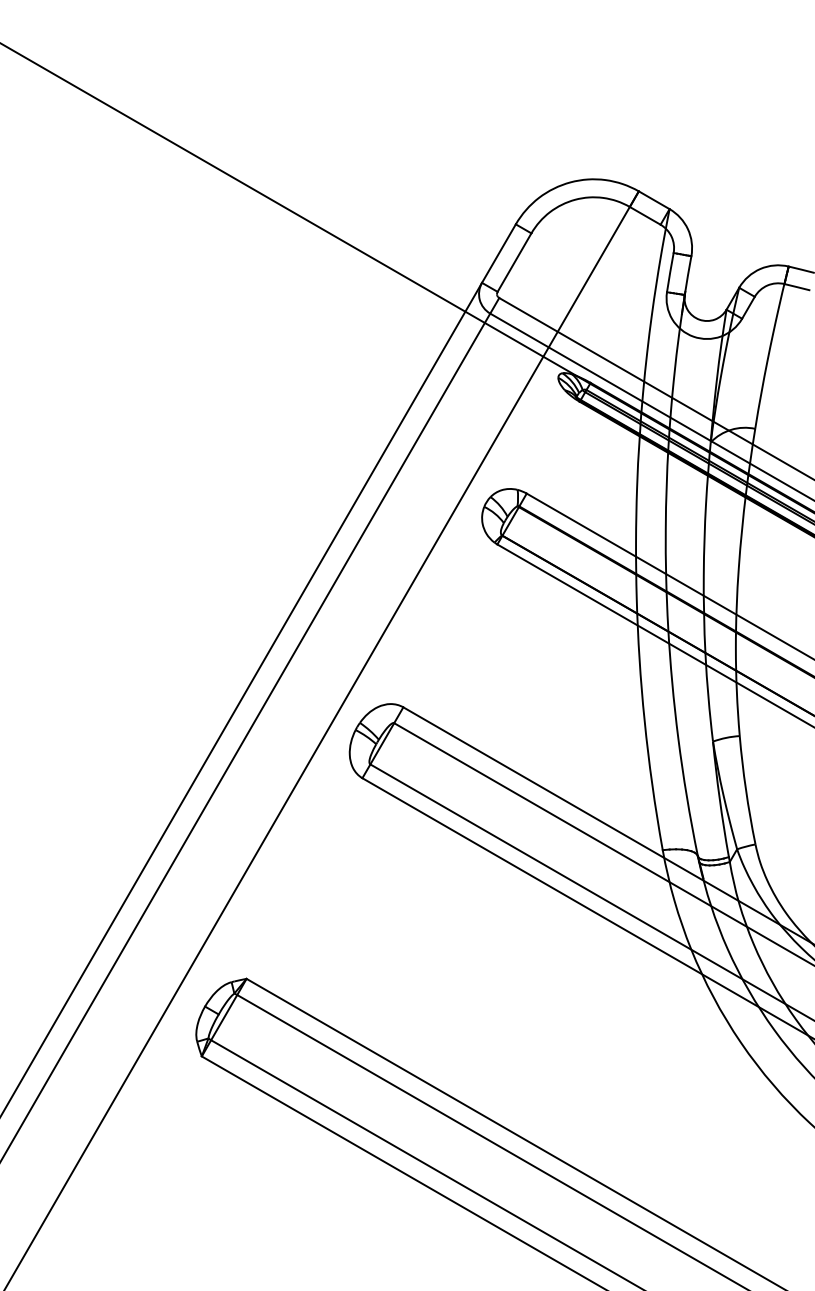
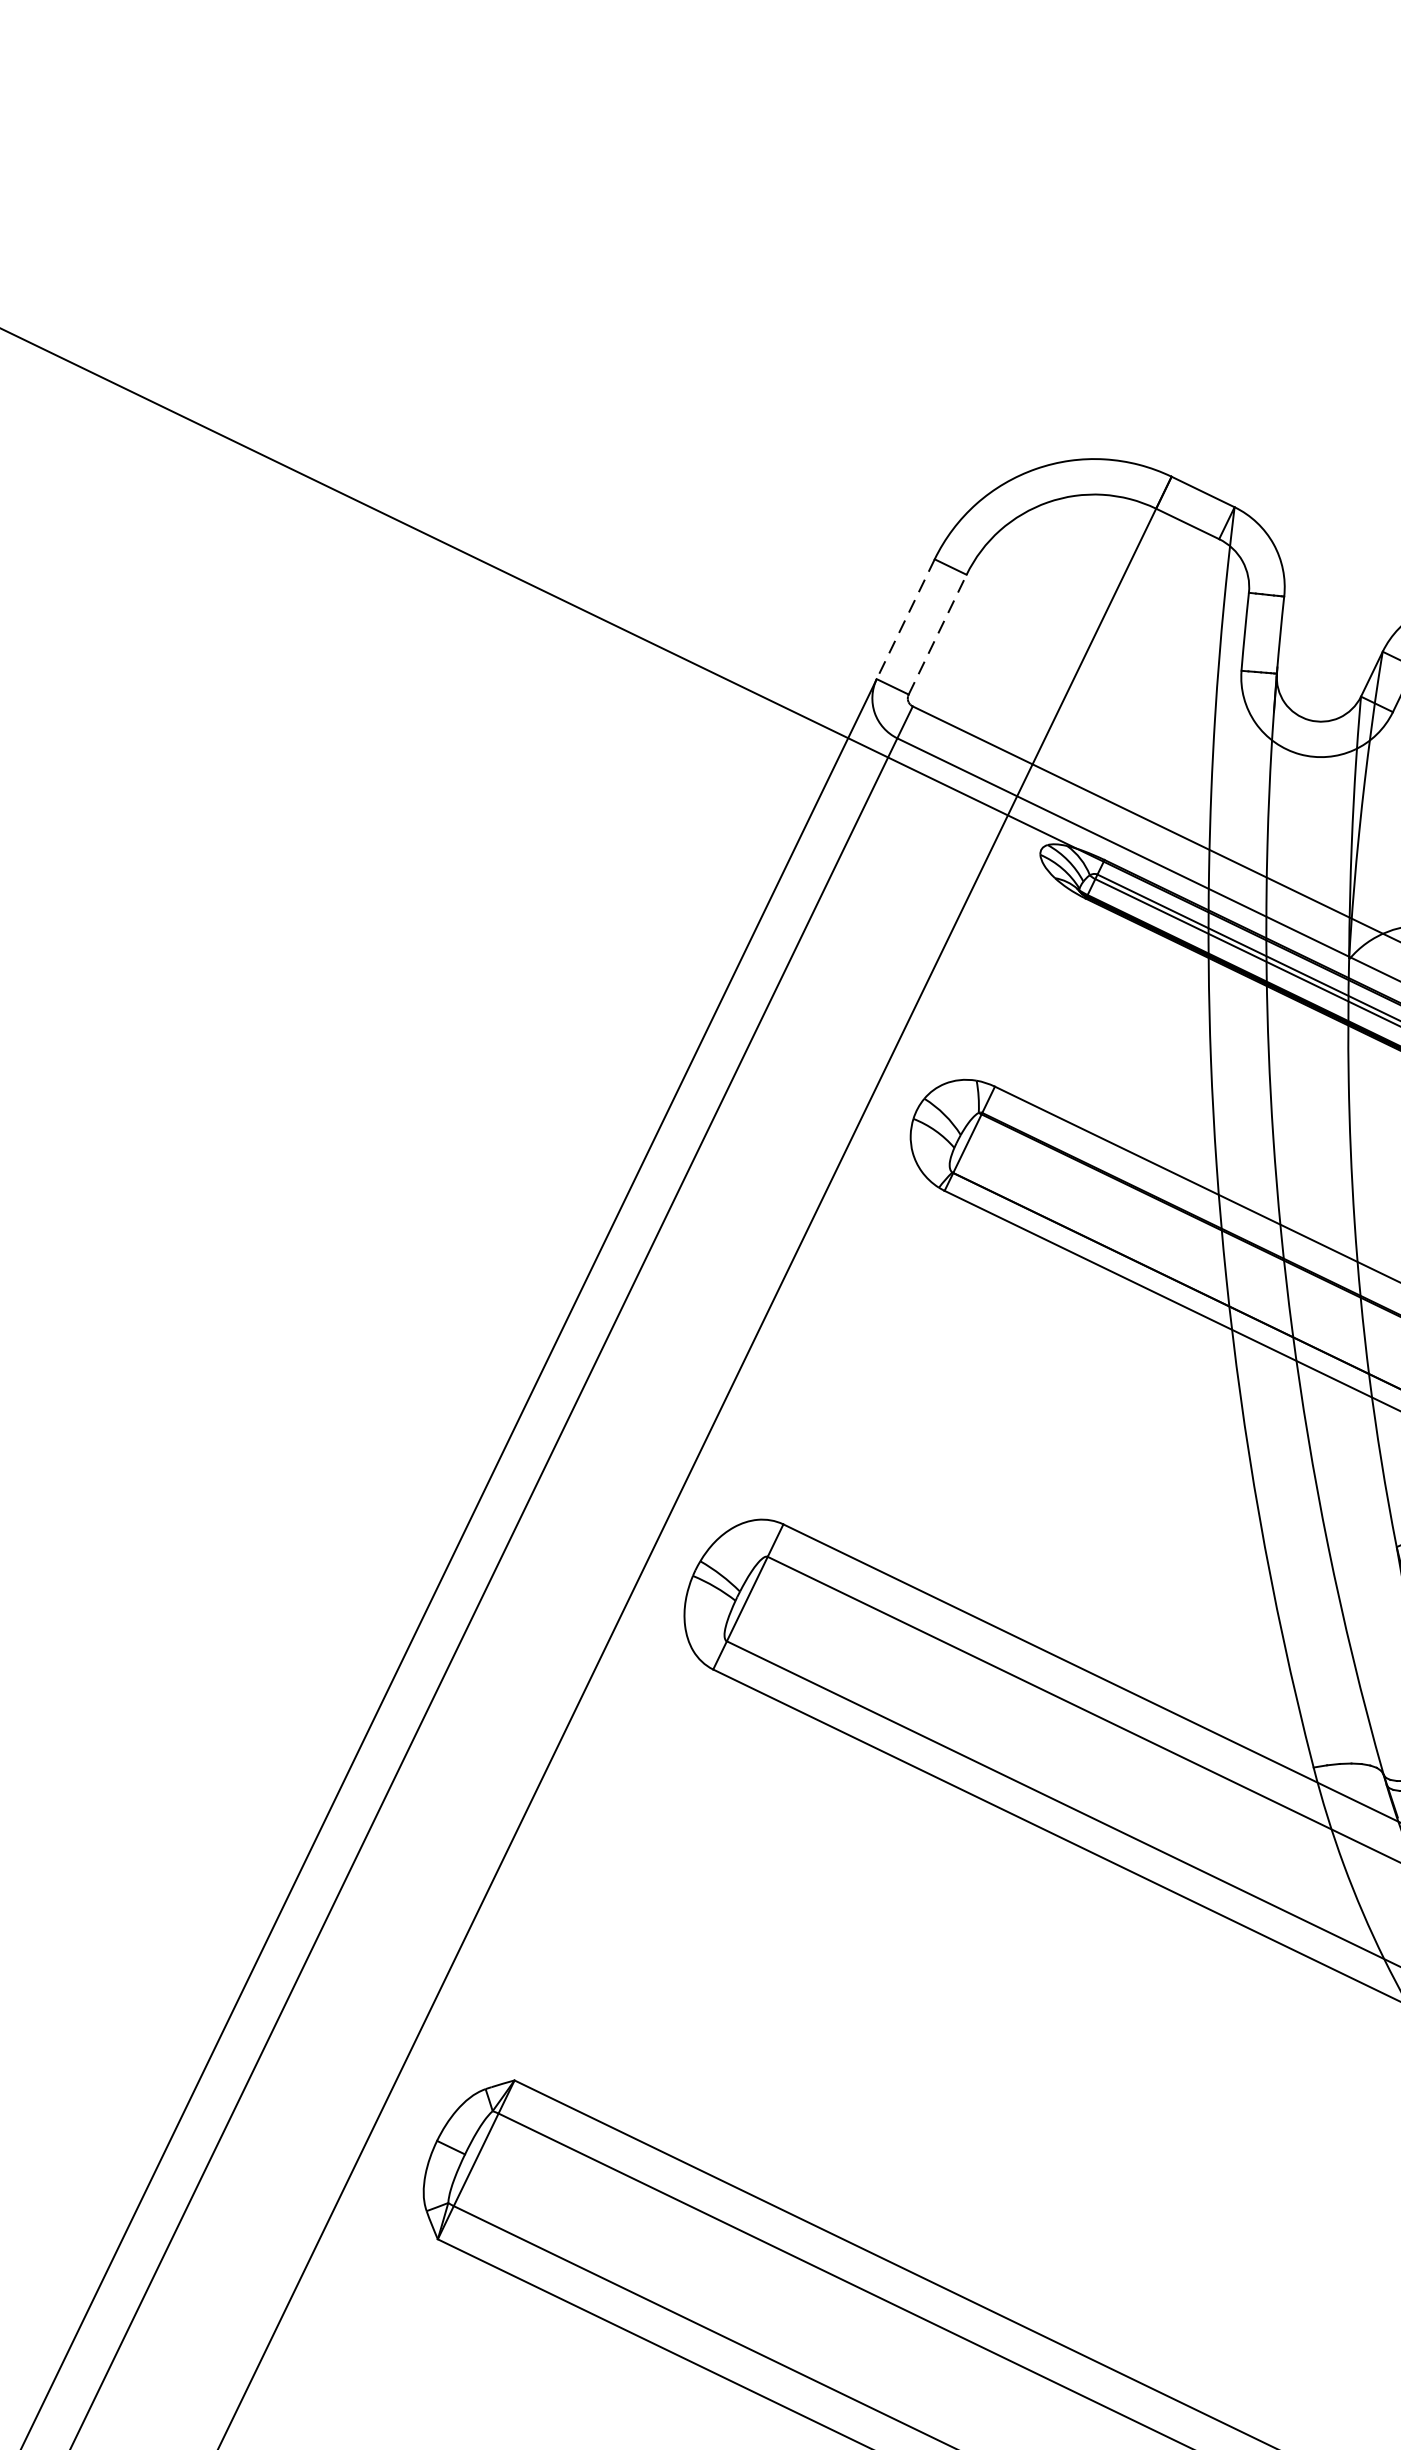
line: (498, 253) -> (904, 619), solid -> dashed
line: (514, 262) -> (937, 634), solid -> dashed

